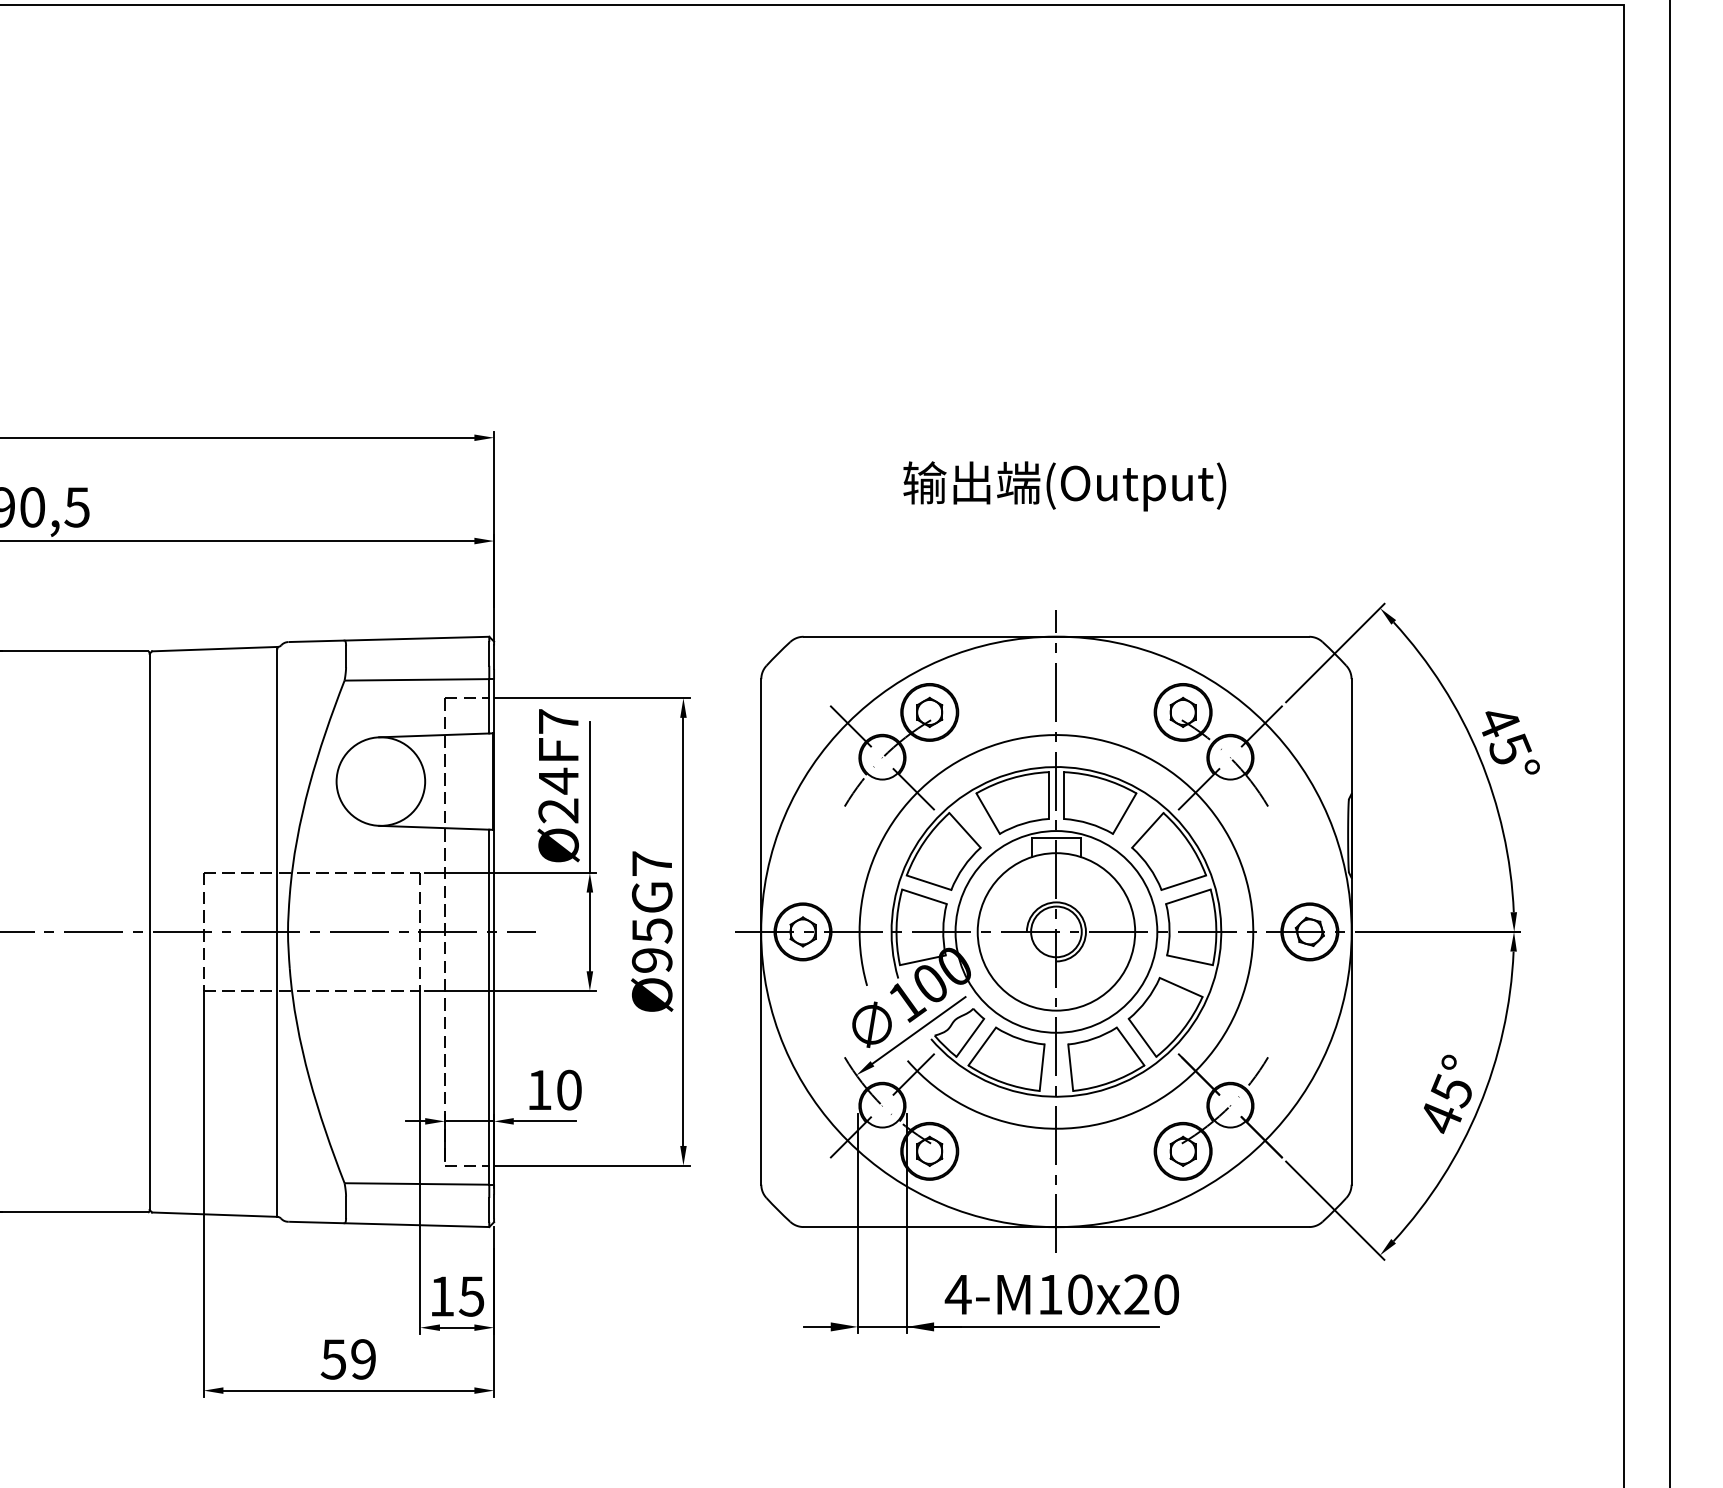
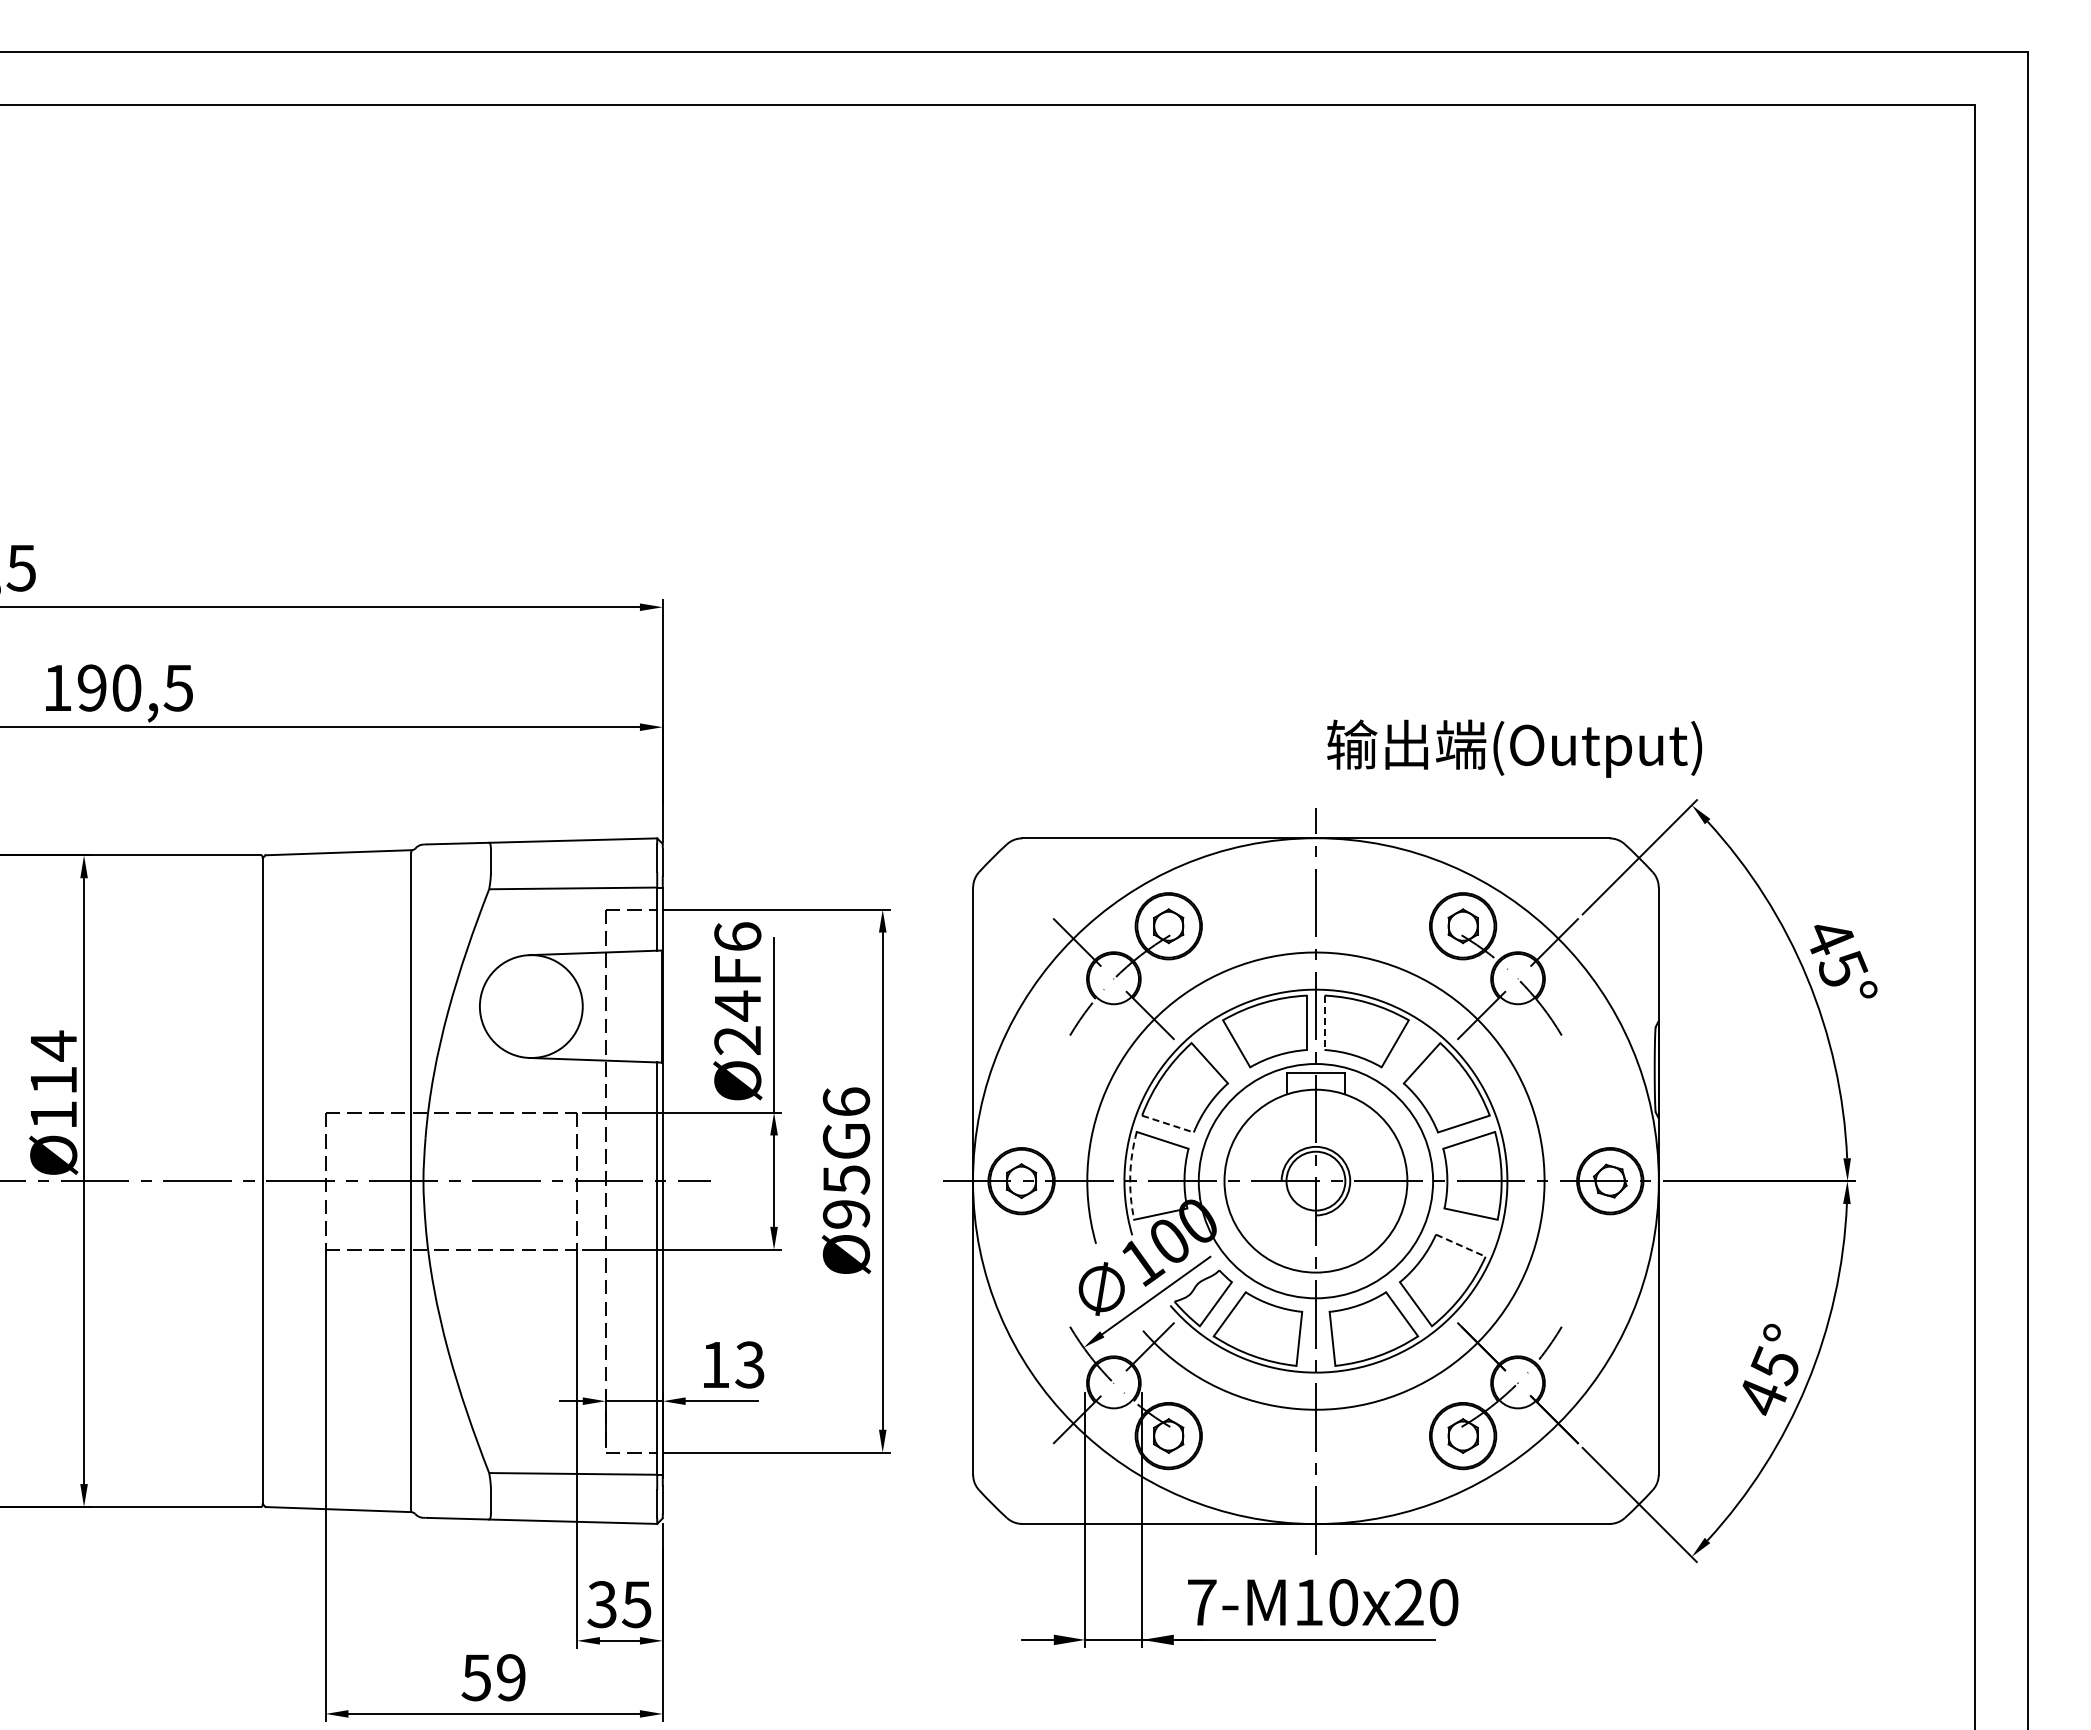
text: (1064, 486) -> (1514, 748), moved
text: (558, 721) -> (737, 936), Ø24F7 -> Ø24F6
line: (1063, 796) -> (1324, 1023), solid -> dashed
text: (652, 863) -> (846, 1101), Ø95G7 -> Ø95G6
line: (929, 883) -> (1168, 1124), solid -> dashed
arc: (896, 927) -> (1130, 1175), solid -> dashed
line: (1181, 987) -> (1461, 1245), solid -> dashed
text: (568, 1089) -> (749, 1364), 10 -> 13
text: (957, 1294) -> (1201, 1602), 4-M10x20 -> 7-M10x20
text: (441, 1296) -> (601, 1604), 15 -> 35

